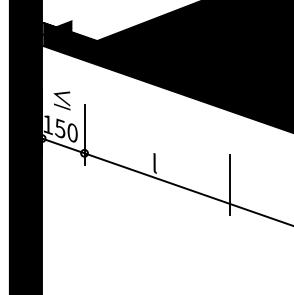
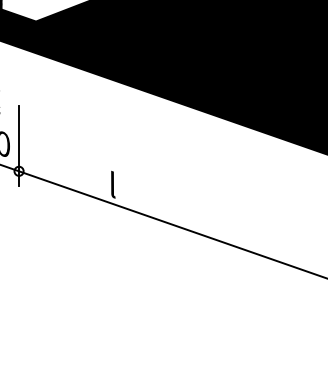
line: (229, 185) -> (212, 214), removed

